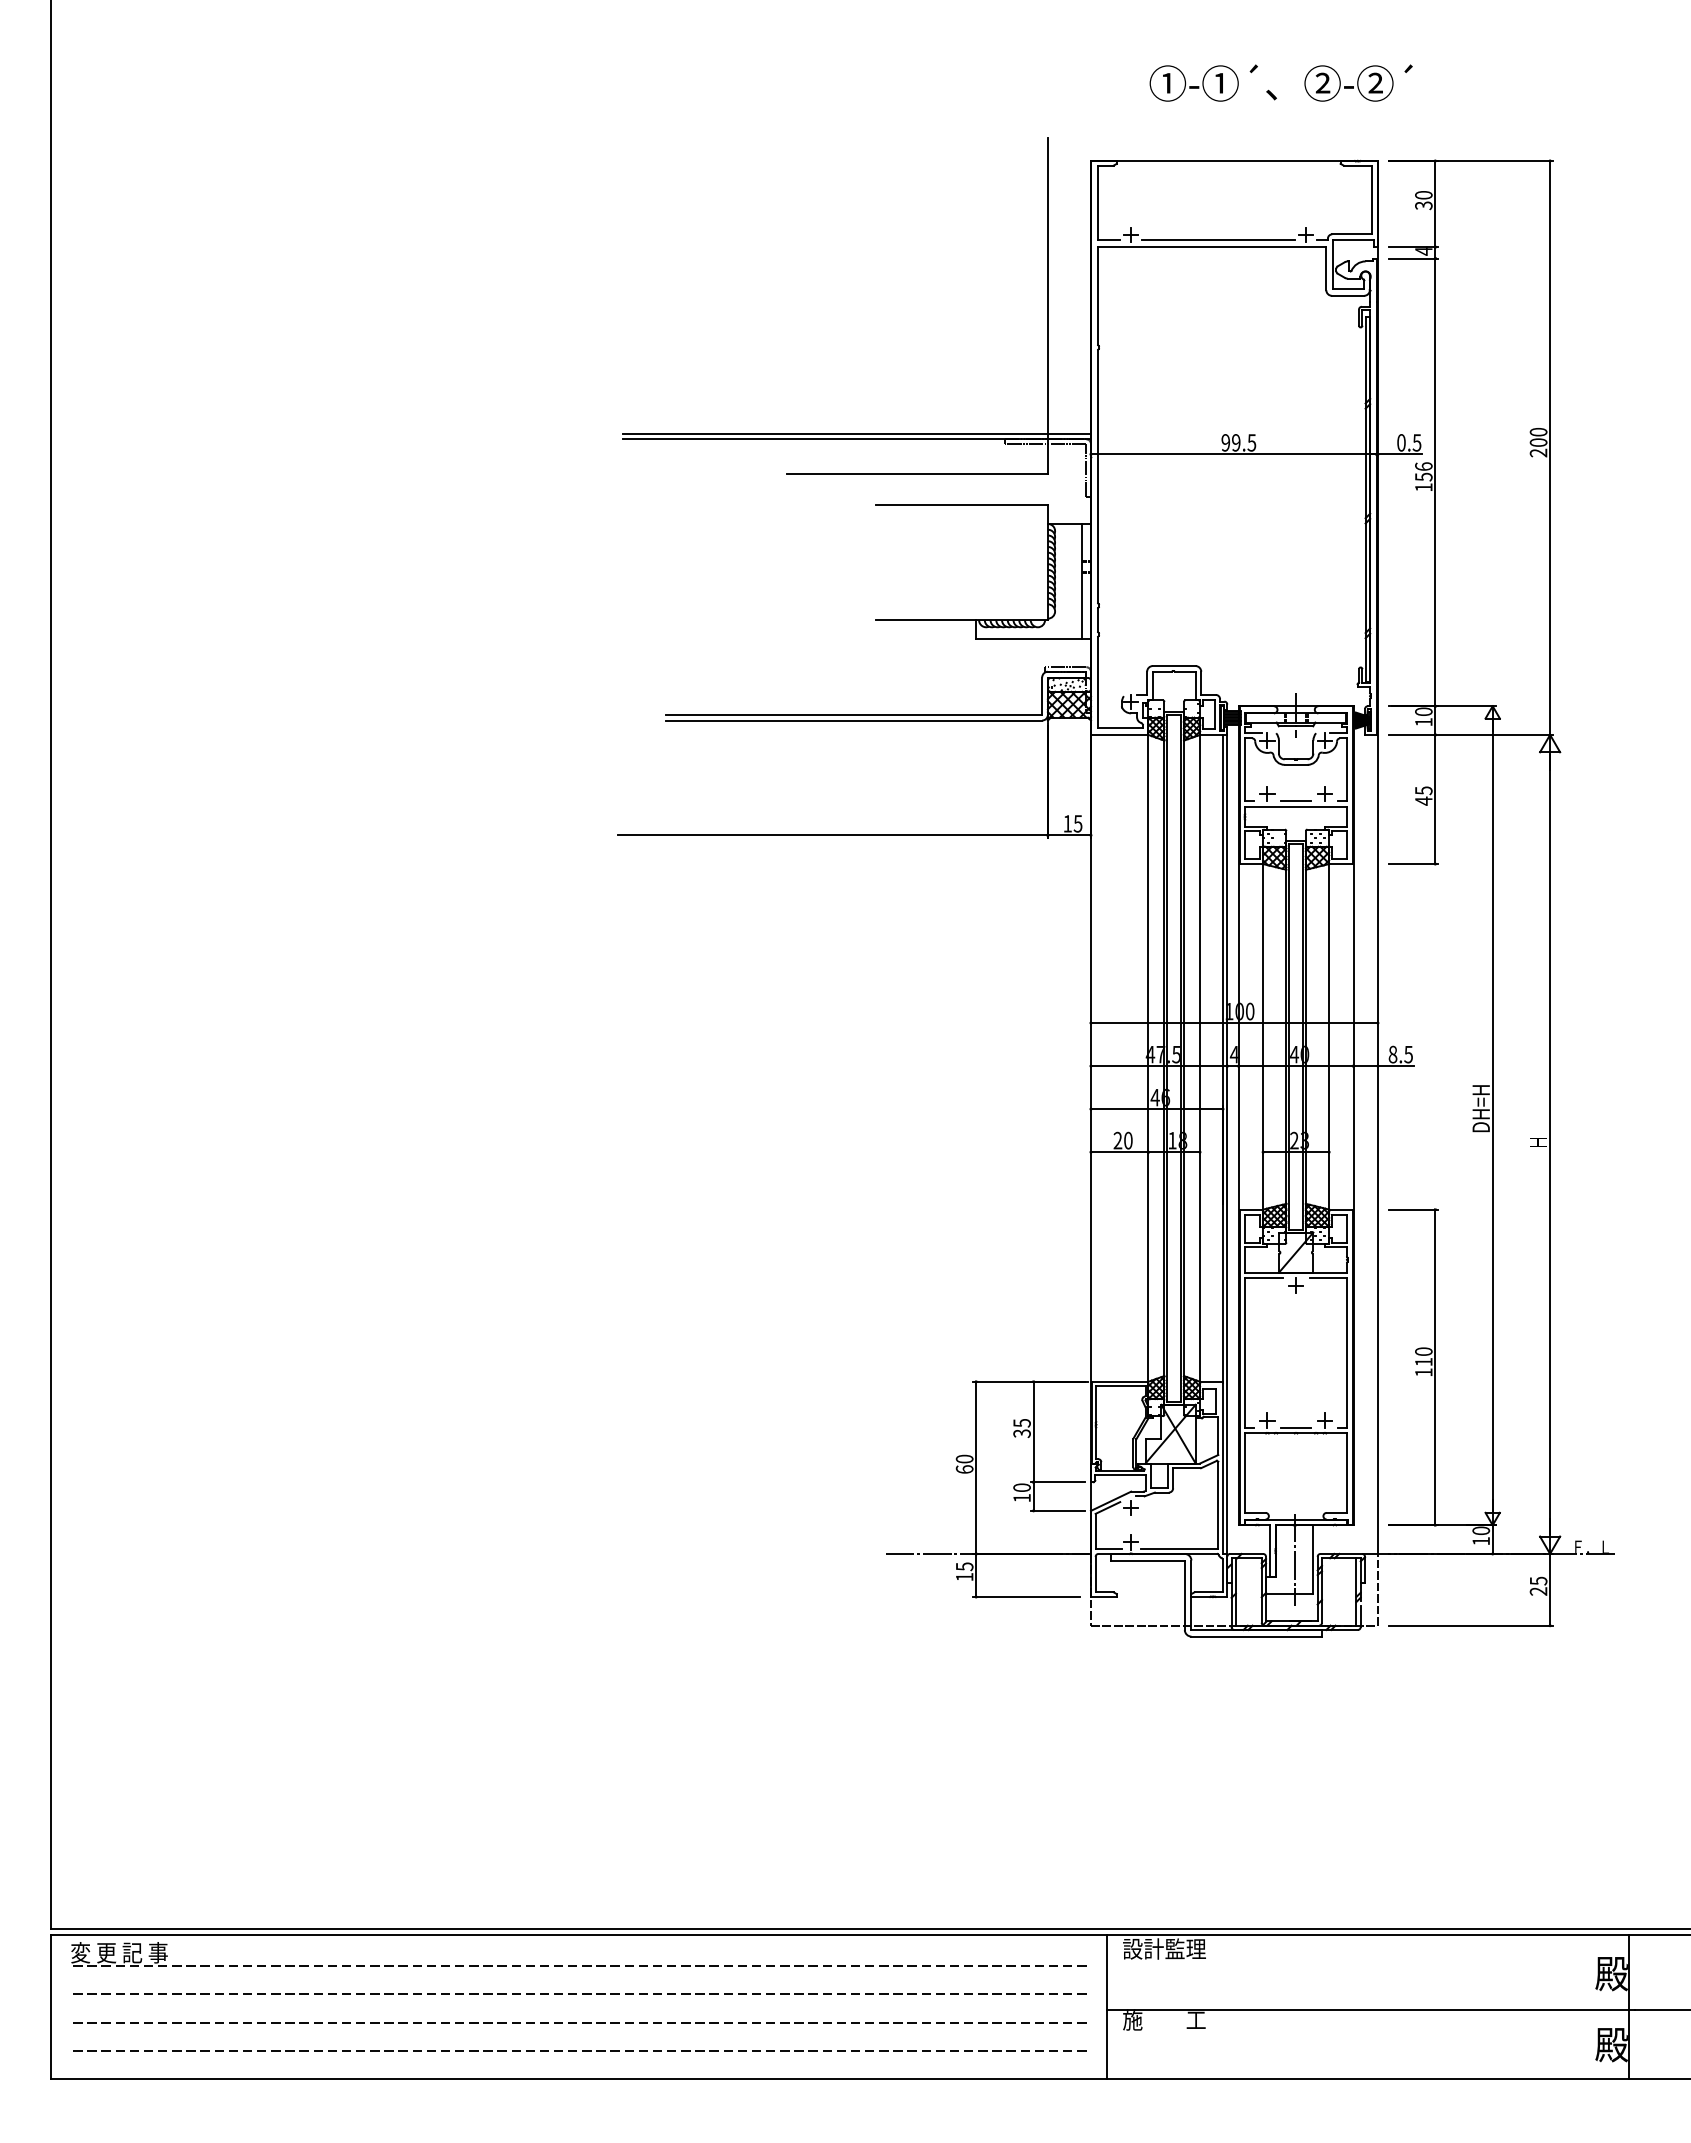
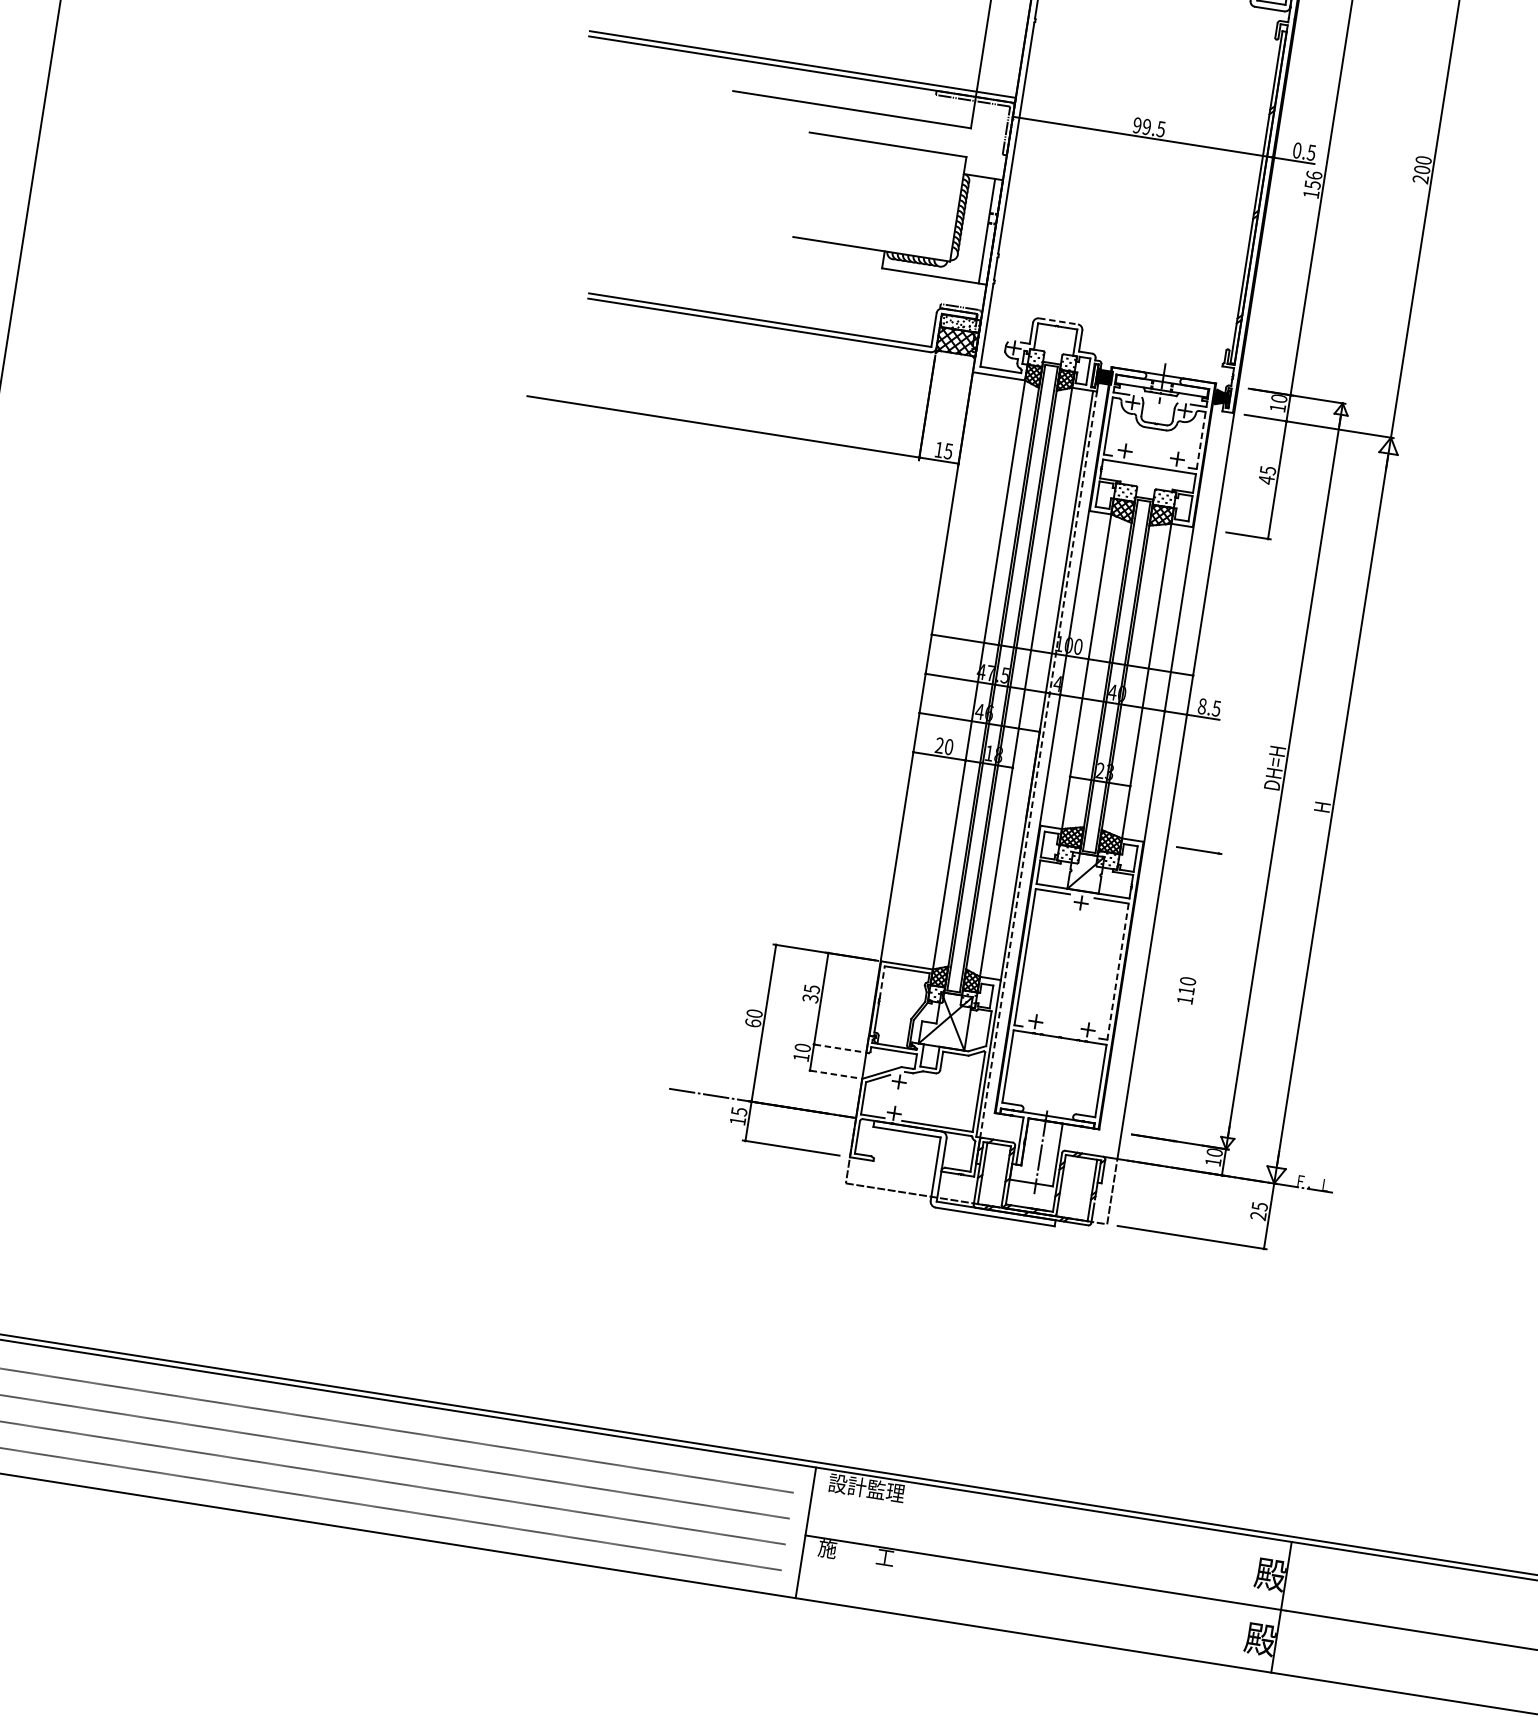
line: (1174, 666) -> (1058, 321), solid -> dashed
line: (1347, 769) -> (1201, 440), solid -> dashed
line: (1295, 801) -> (1149, 462), removed
line: (1227, 1143) -> (1038, 763), solid -> dashed
line: (1347, 1353) -> (1118, 972), solid -> dashed
line: (1435, 1367) -> (1196, 997), removed
line: (1096, 1404) -> (882, 982), solid -> dashed
line: (1295, 1427) -> (1060, 1032), removed
line: (1057, 1482) -> (835, 1048), solid -> dashed
line: (1057, 1510) -> (831, 1073), solid -> dashed

